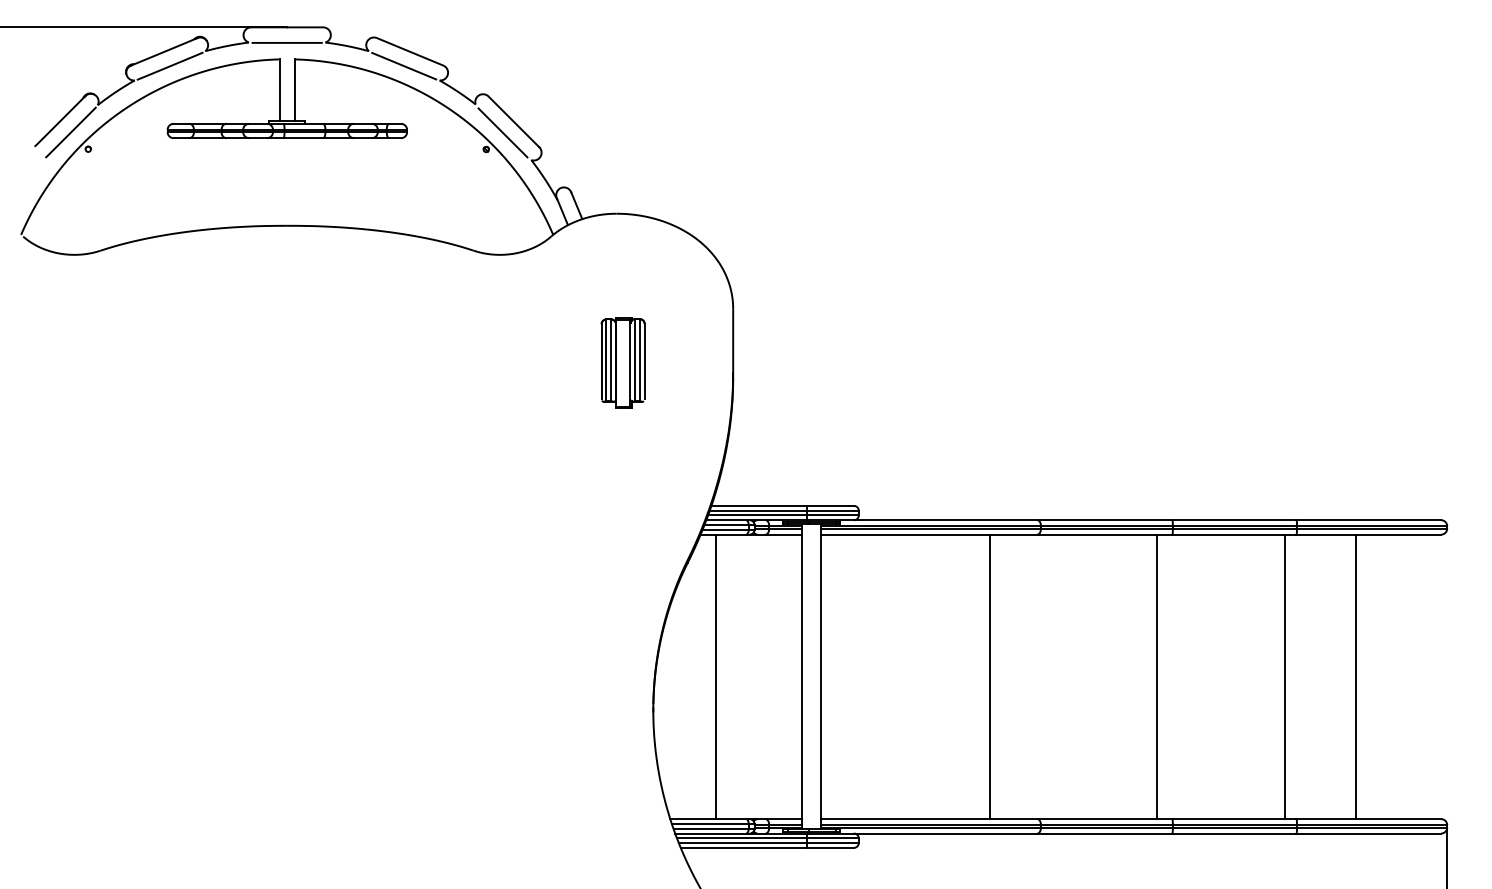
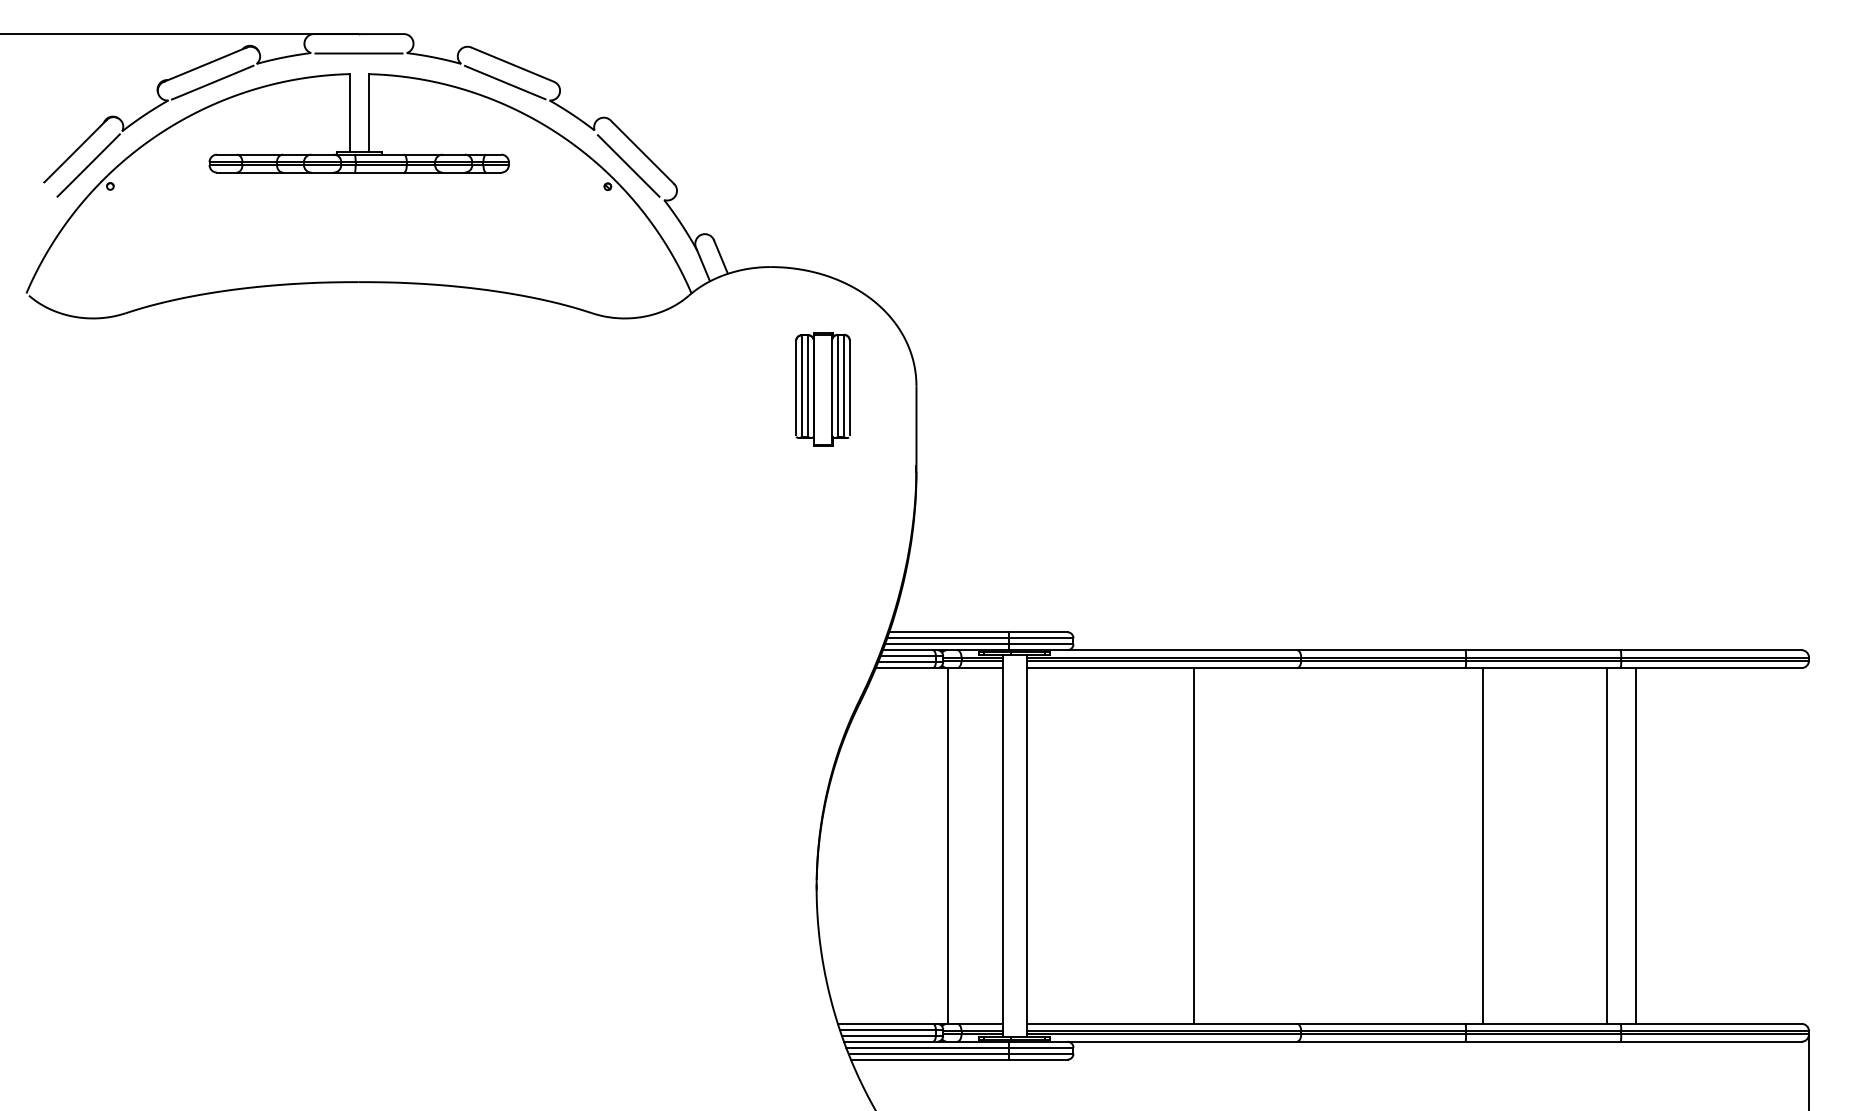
part: (622, 362) -> (822, 389), moved
line: (716, 676) -> (948, 845), moved
line: (990, 676) -> (1194, 845), moved
line: (1157, 676) -> (1482, 845), moved
line: (1355, 676) -> (1636, 845), moved

